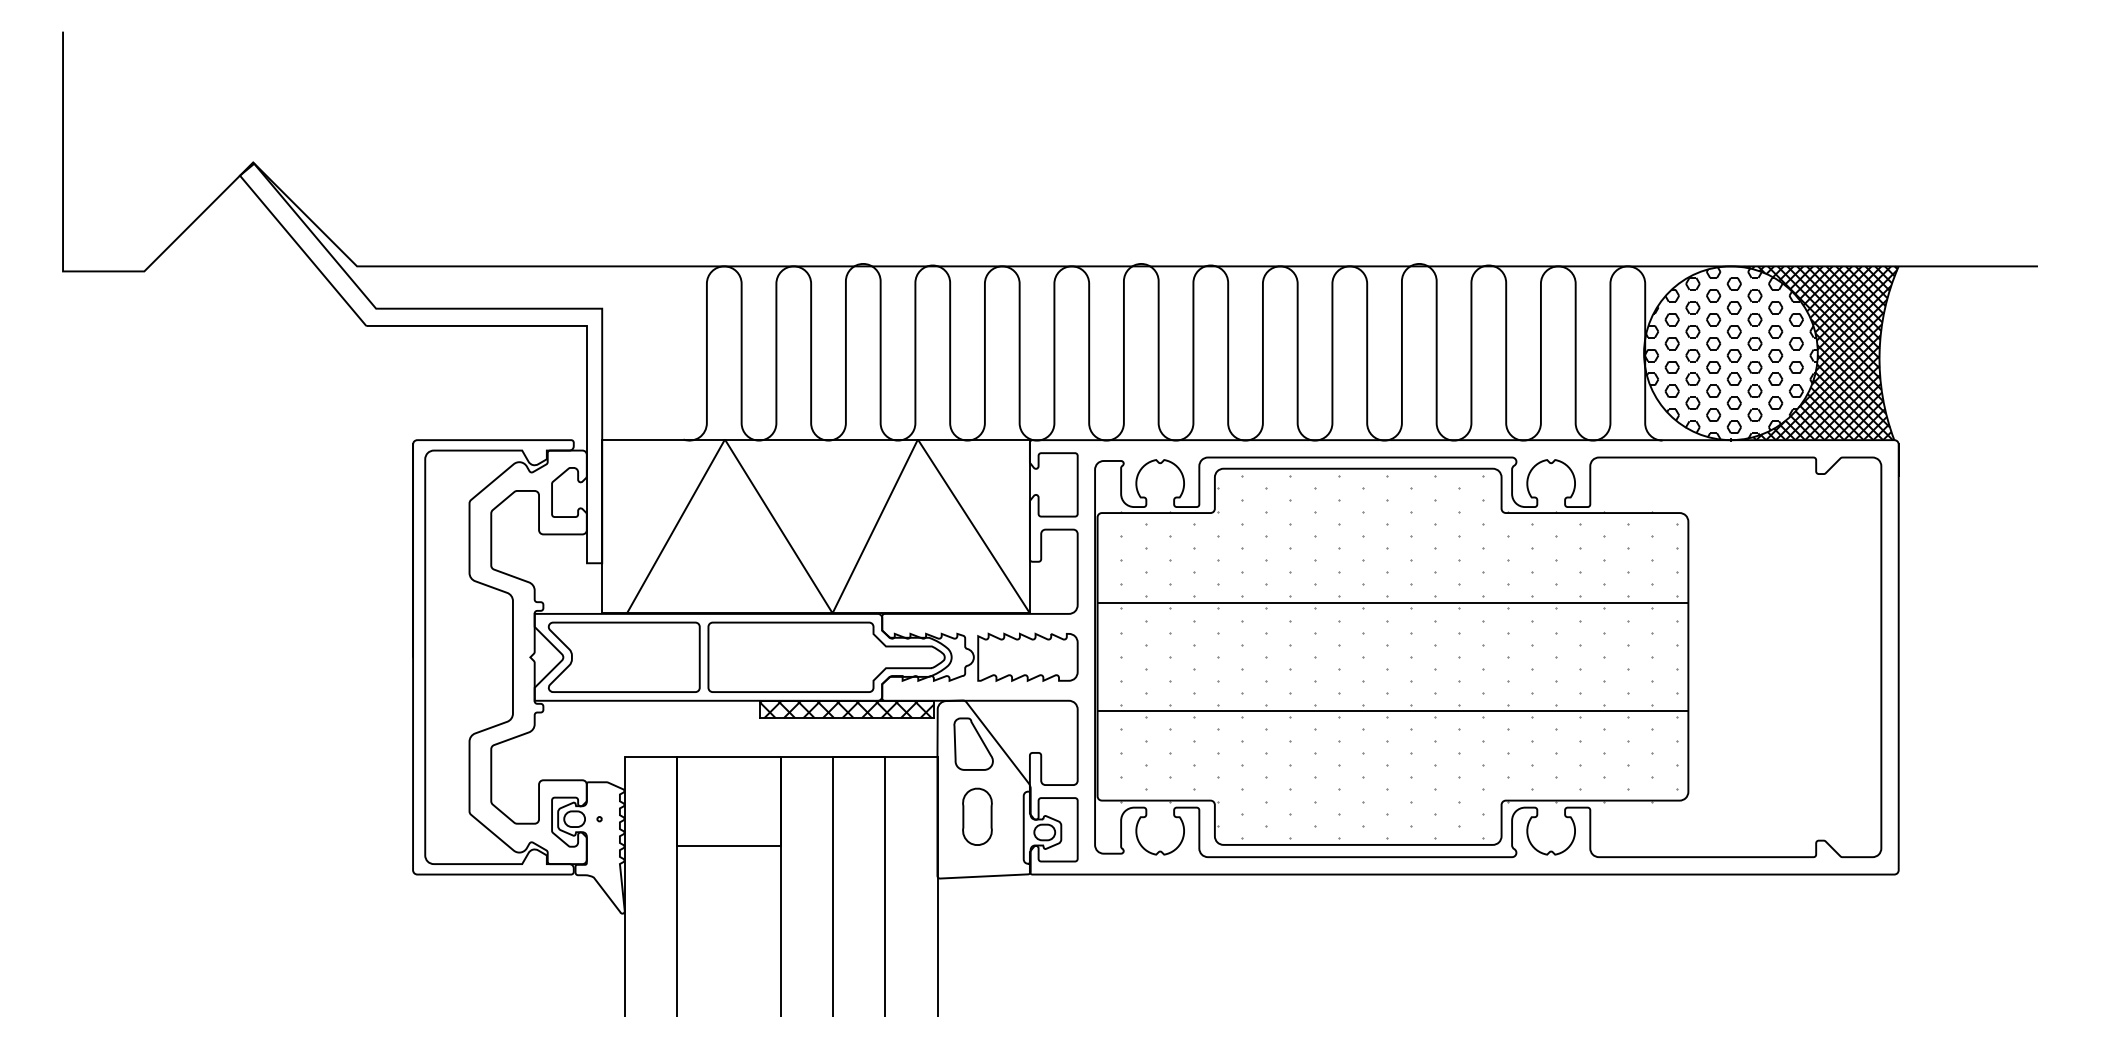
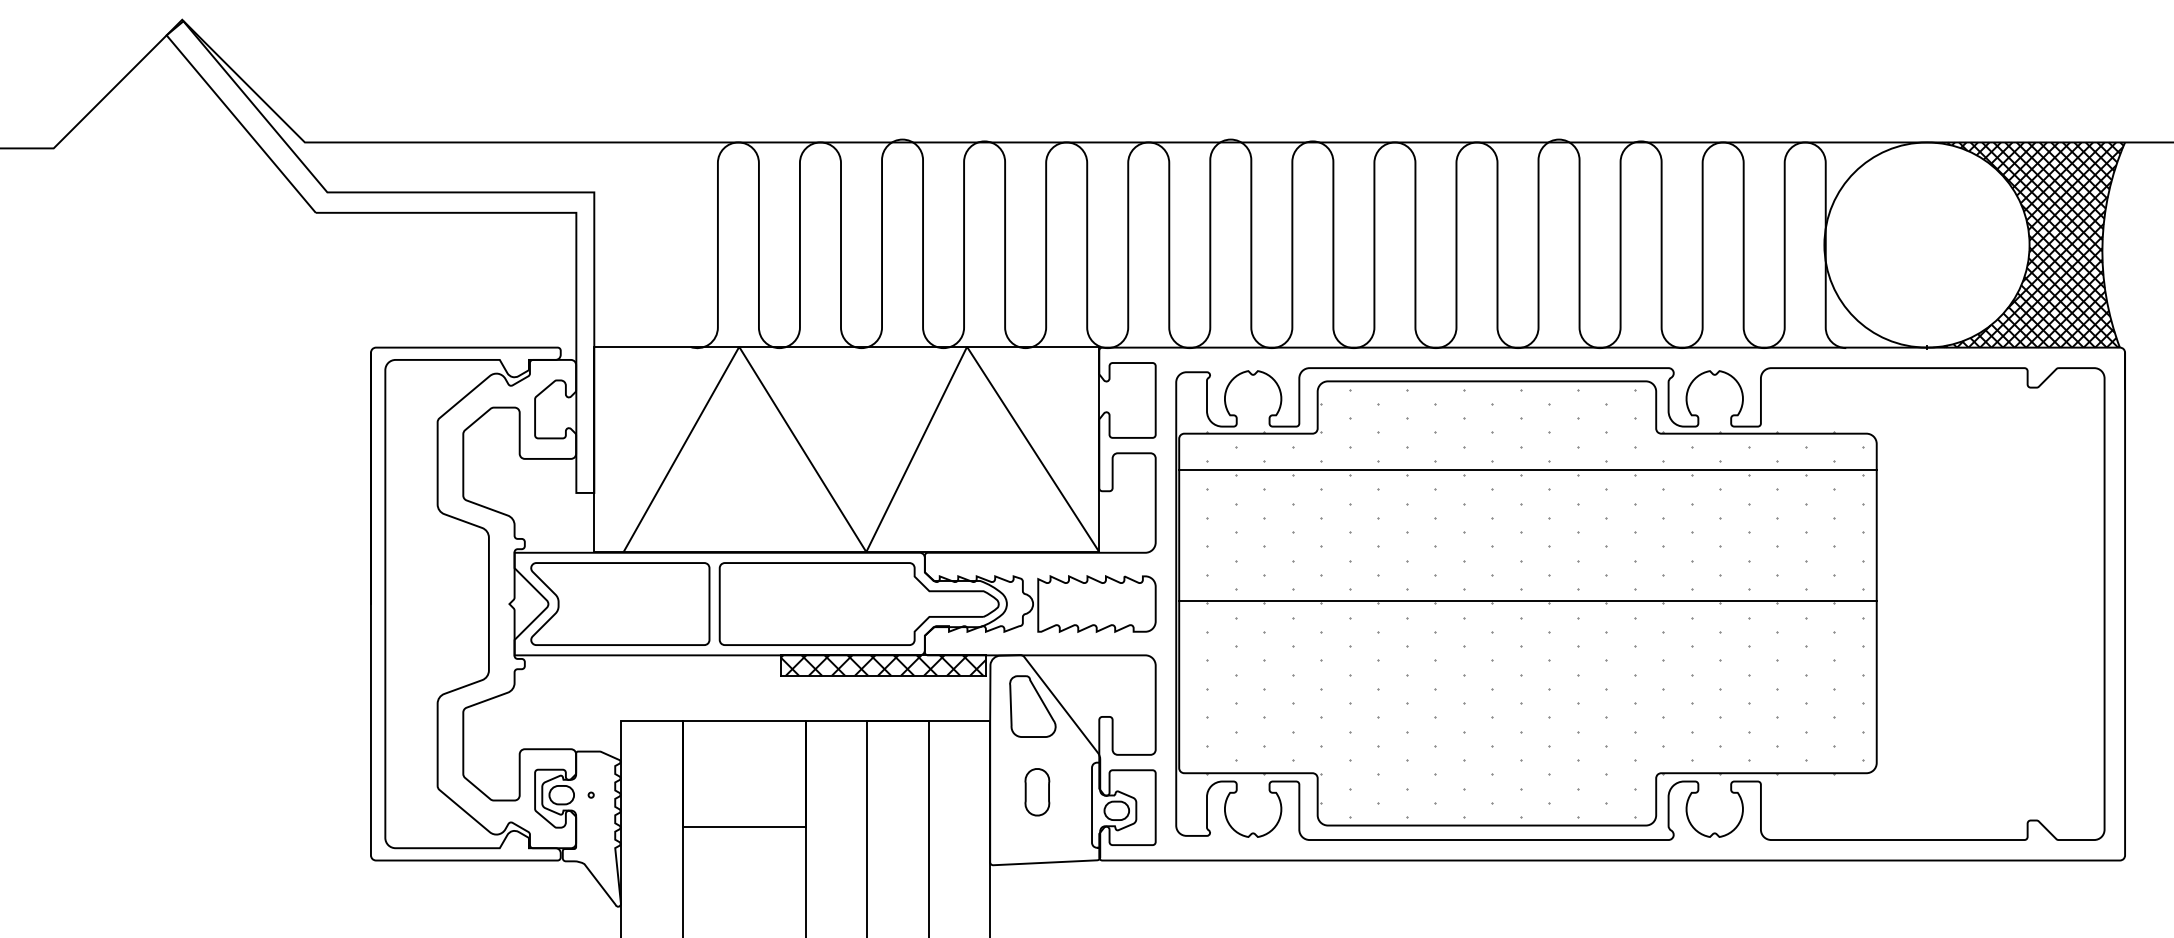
hatch: (1731, 353) -> (1927, 245), removed
line: (1392, 602) -> (1527, 469), moved
line: (1392, 711) -> (1527, 601), moved
part: (977, 816) -> (1037, 791), size x0.7

